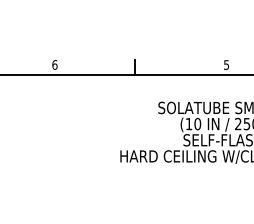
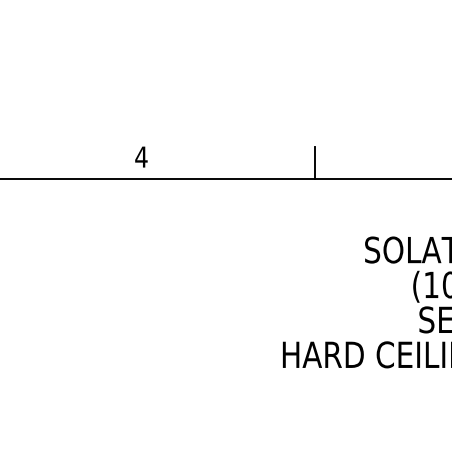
text: (54, 64) -> (140, 156), 6 -> 4

